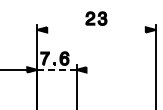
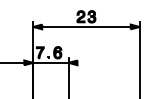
line: (96, 29) -> (86, 26), added
line: (56, 69) -> (50, 62), dashed -> solid

